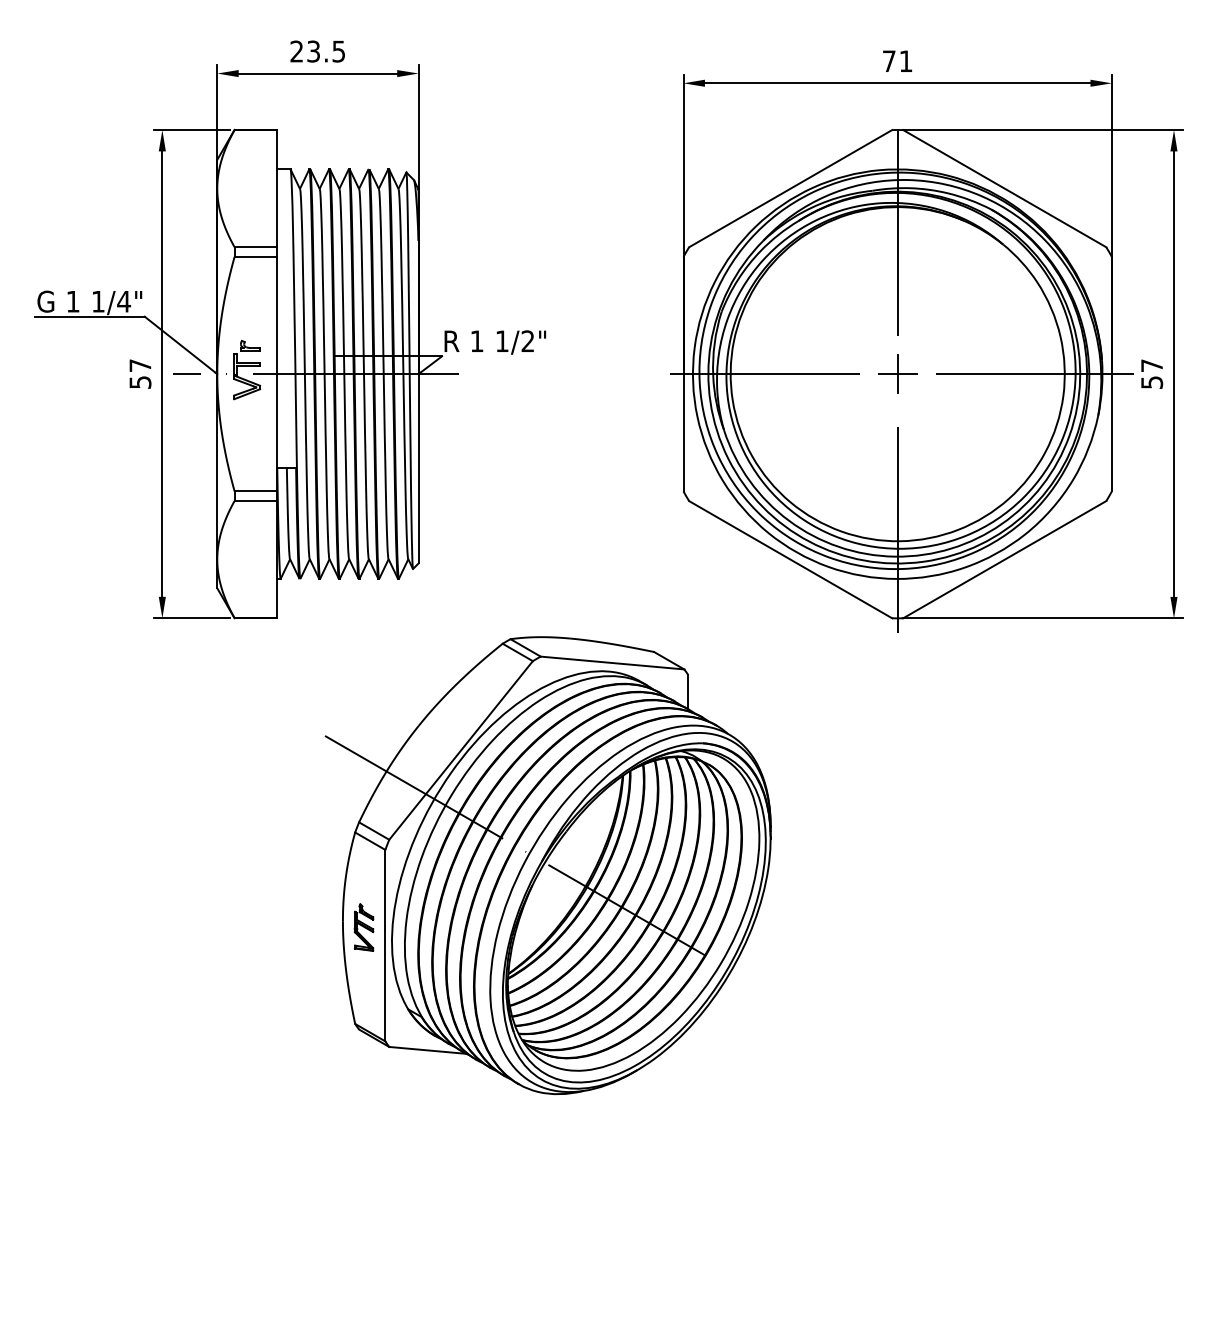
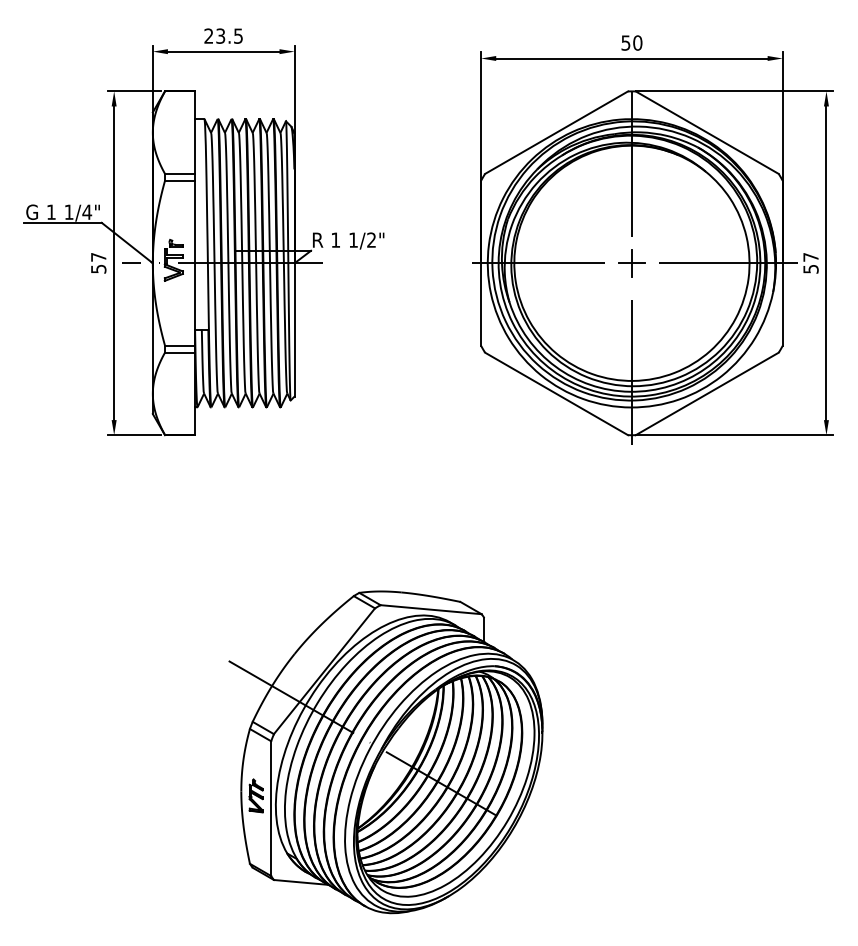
text: (897, 60) -> (631, 42), 71 -> 50
part: (547, 865) -> (385, 752), moved

